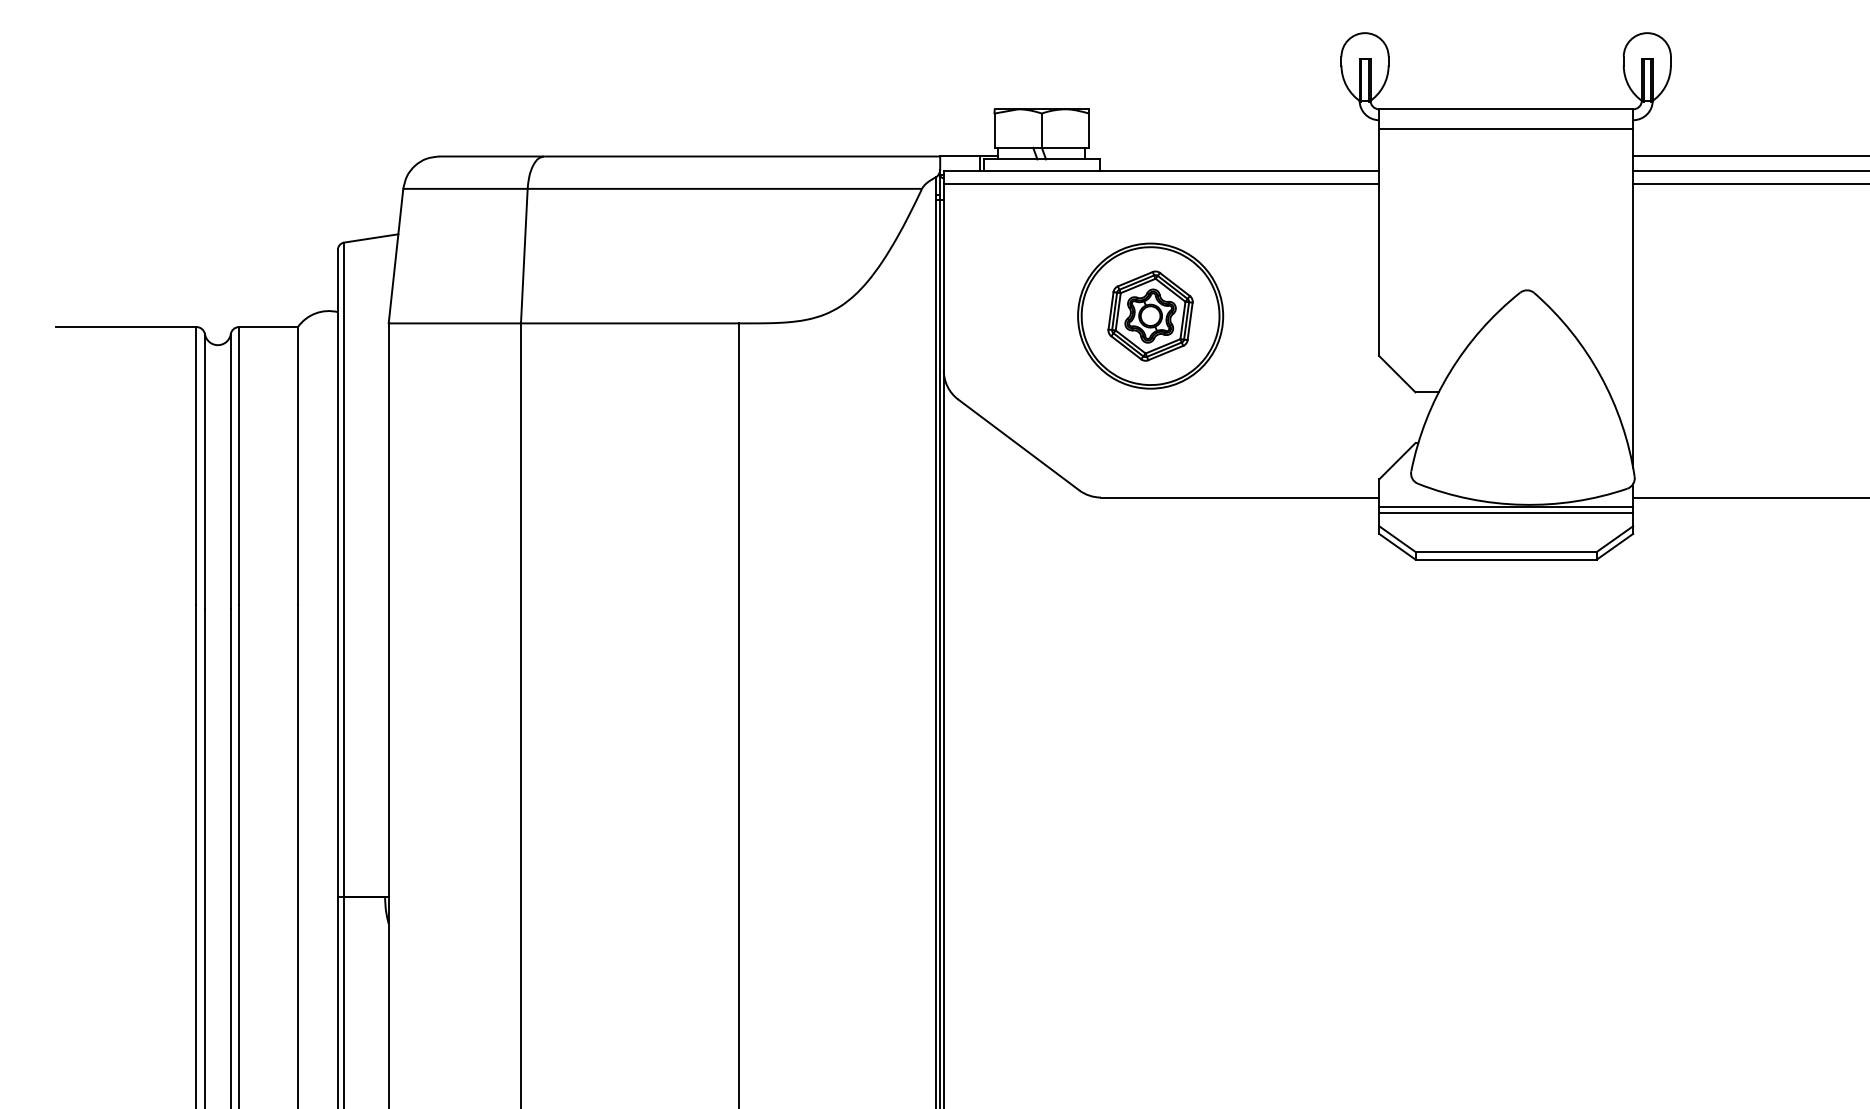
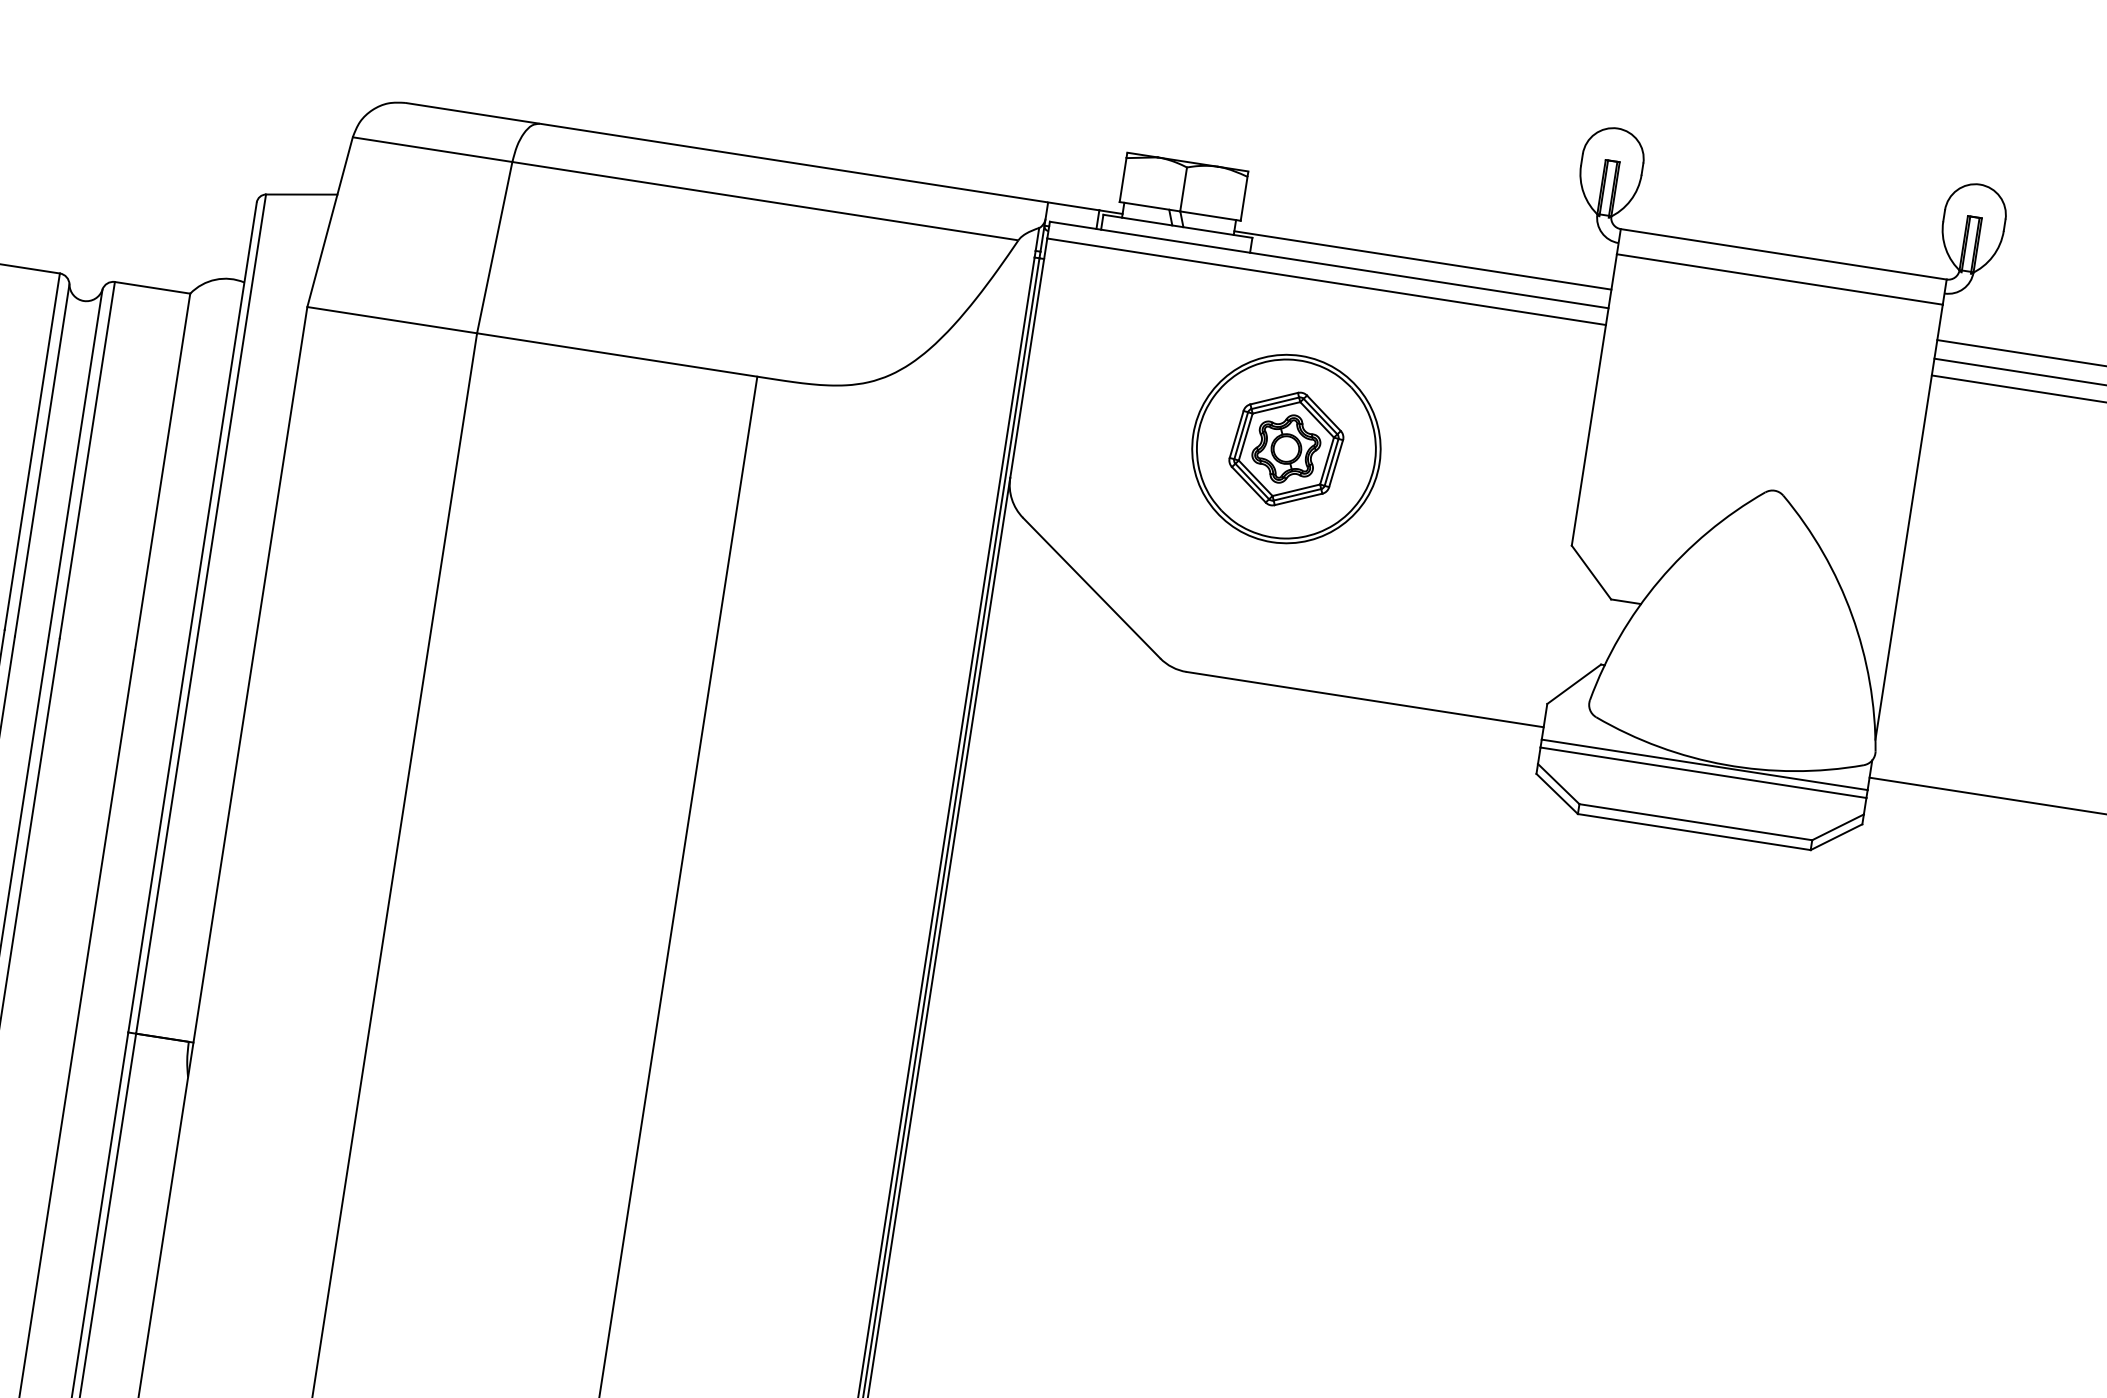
line: (1232, 156) -> (1423, 260), added

